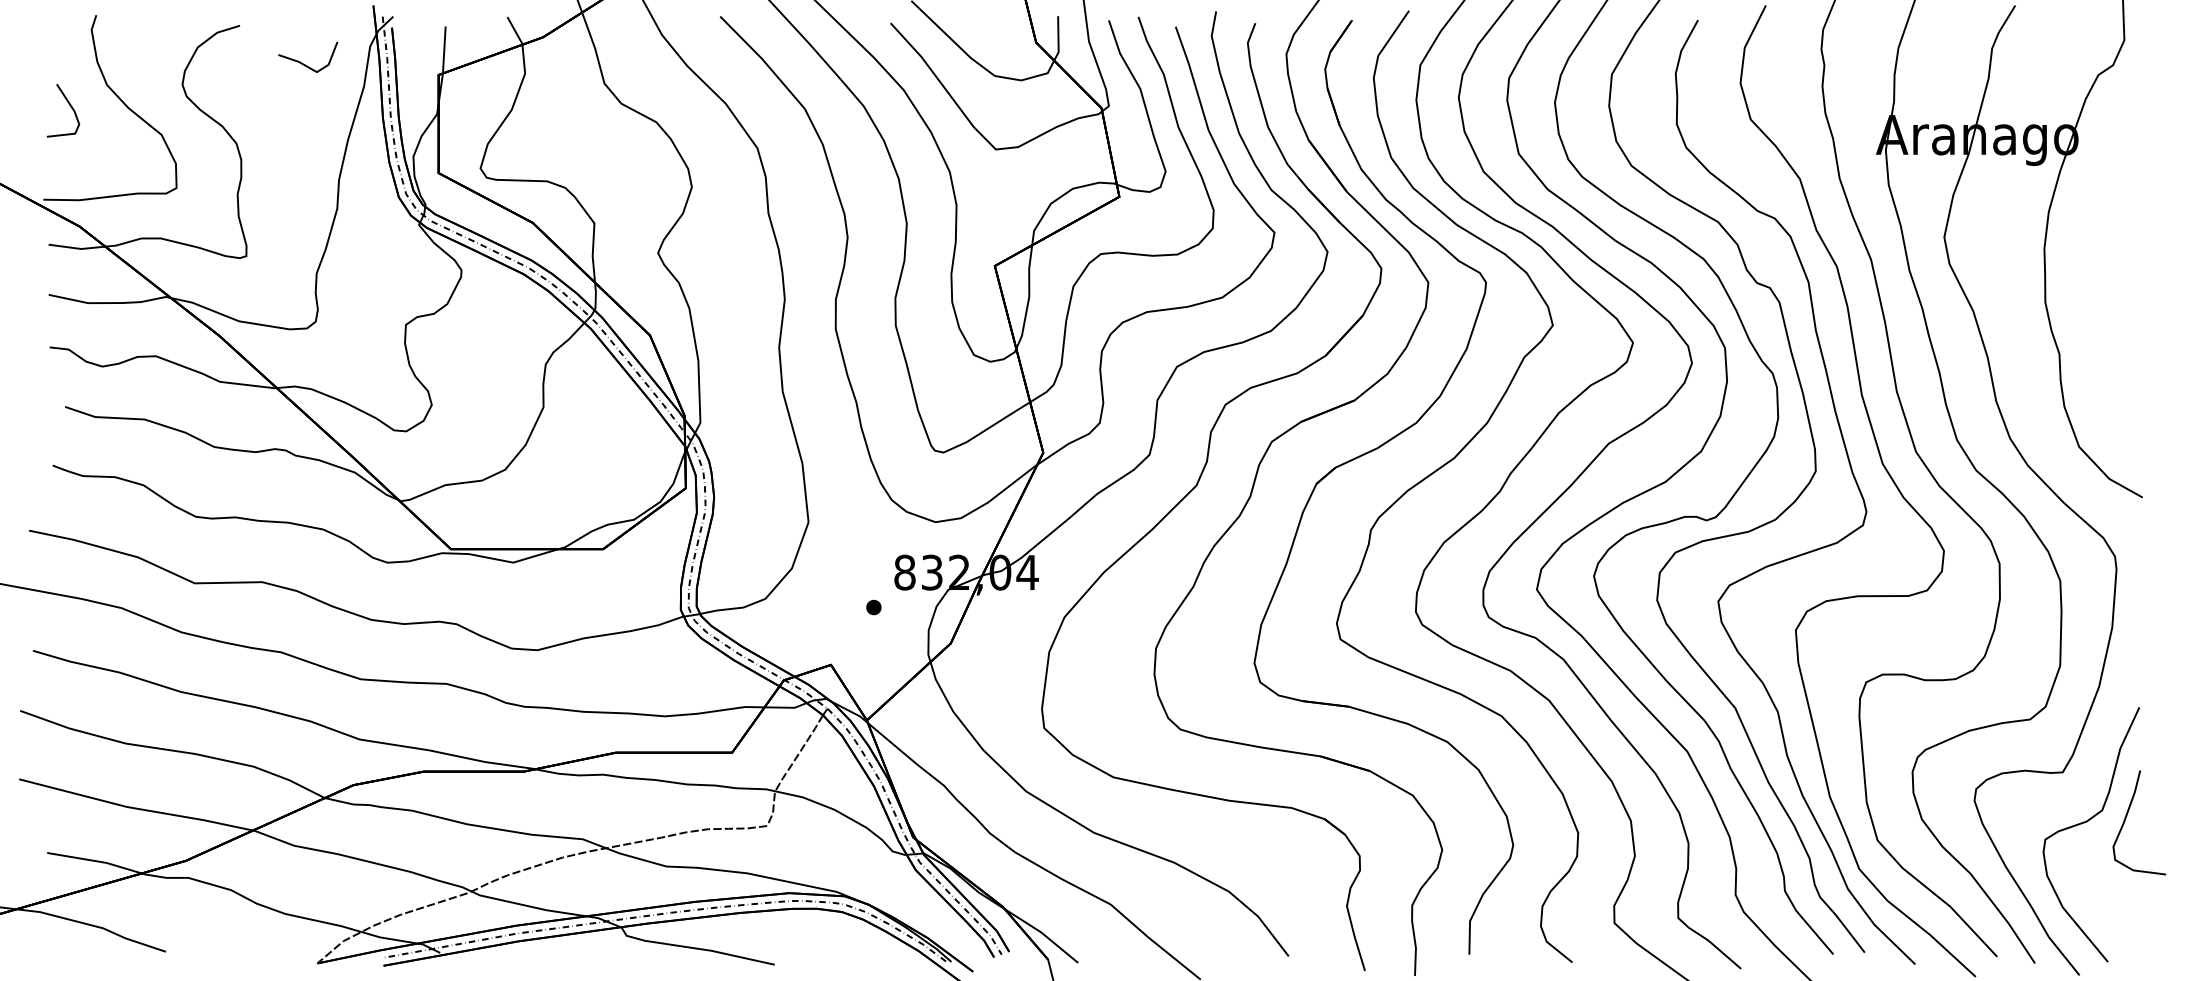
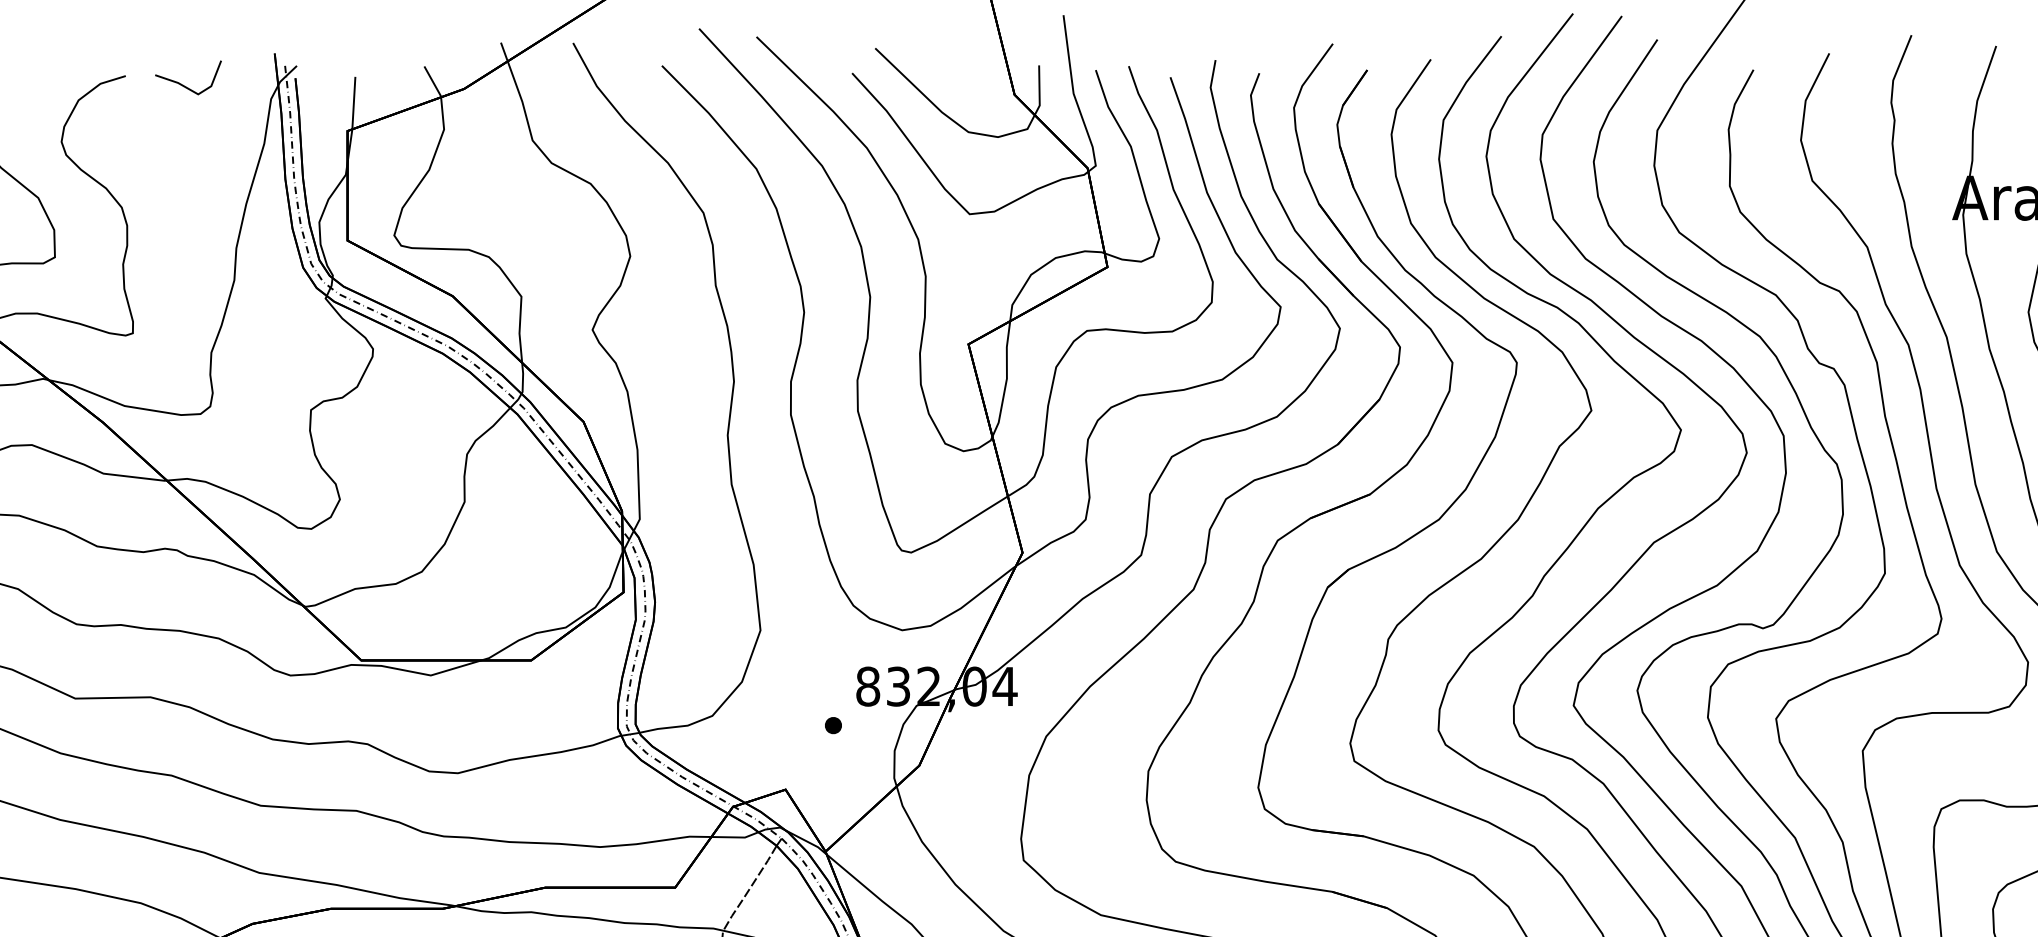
line: (302, 62) -> (182, 83), moved

